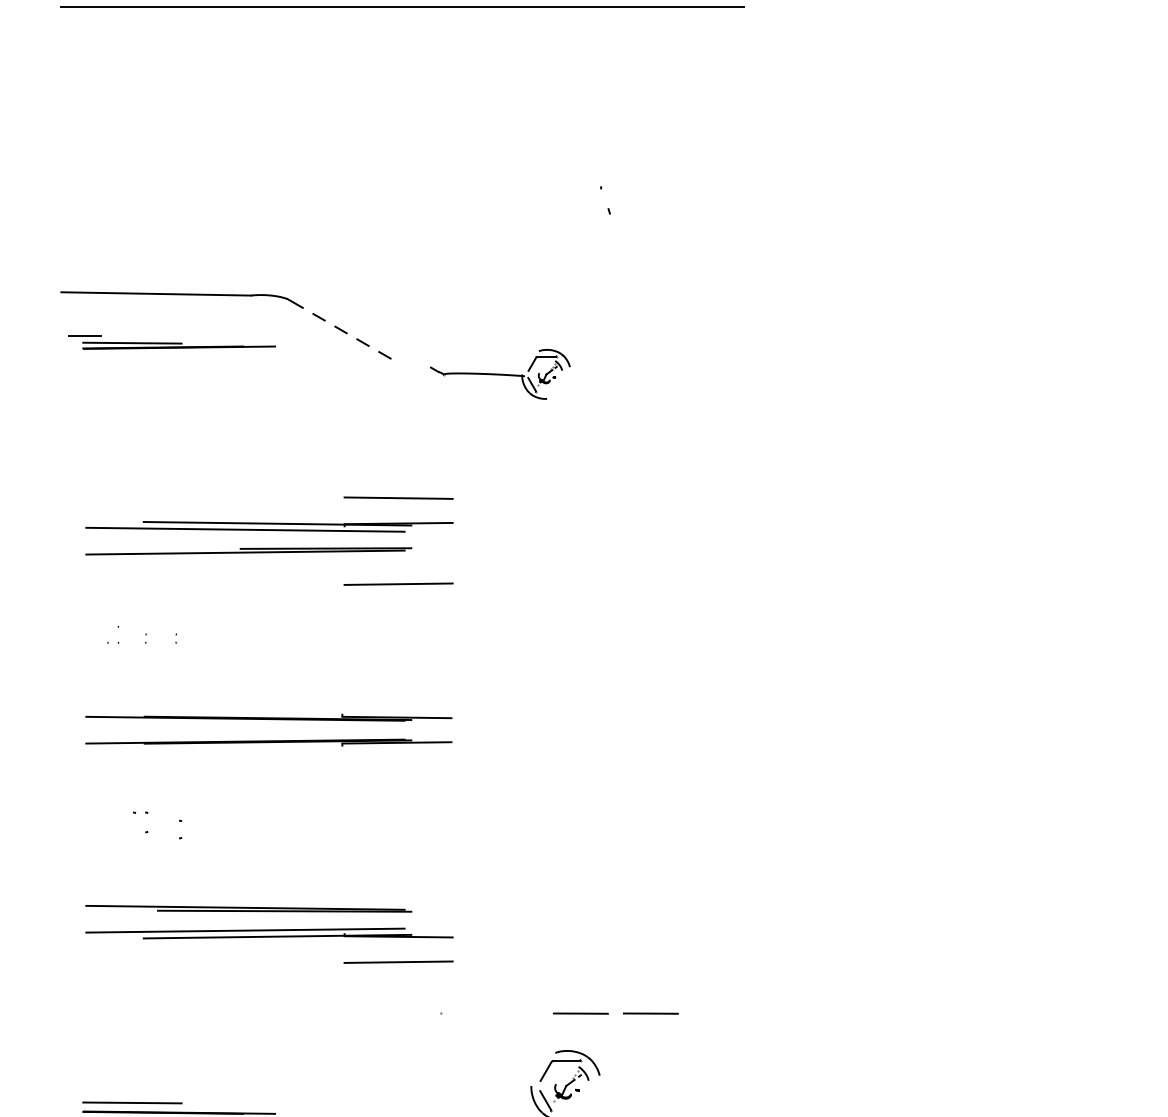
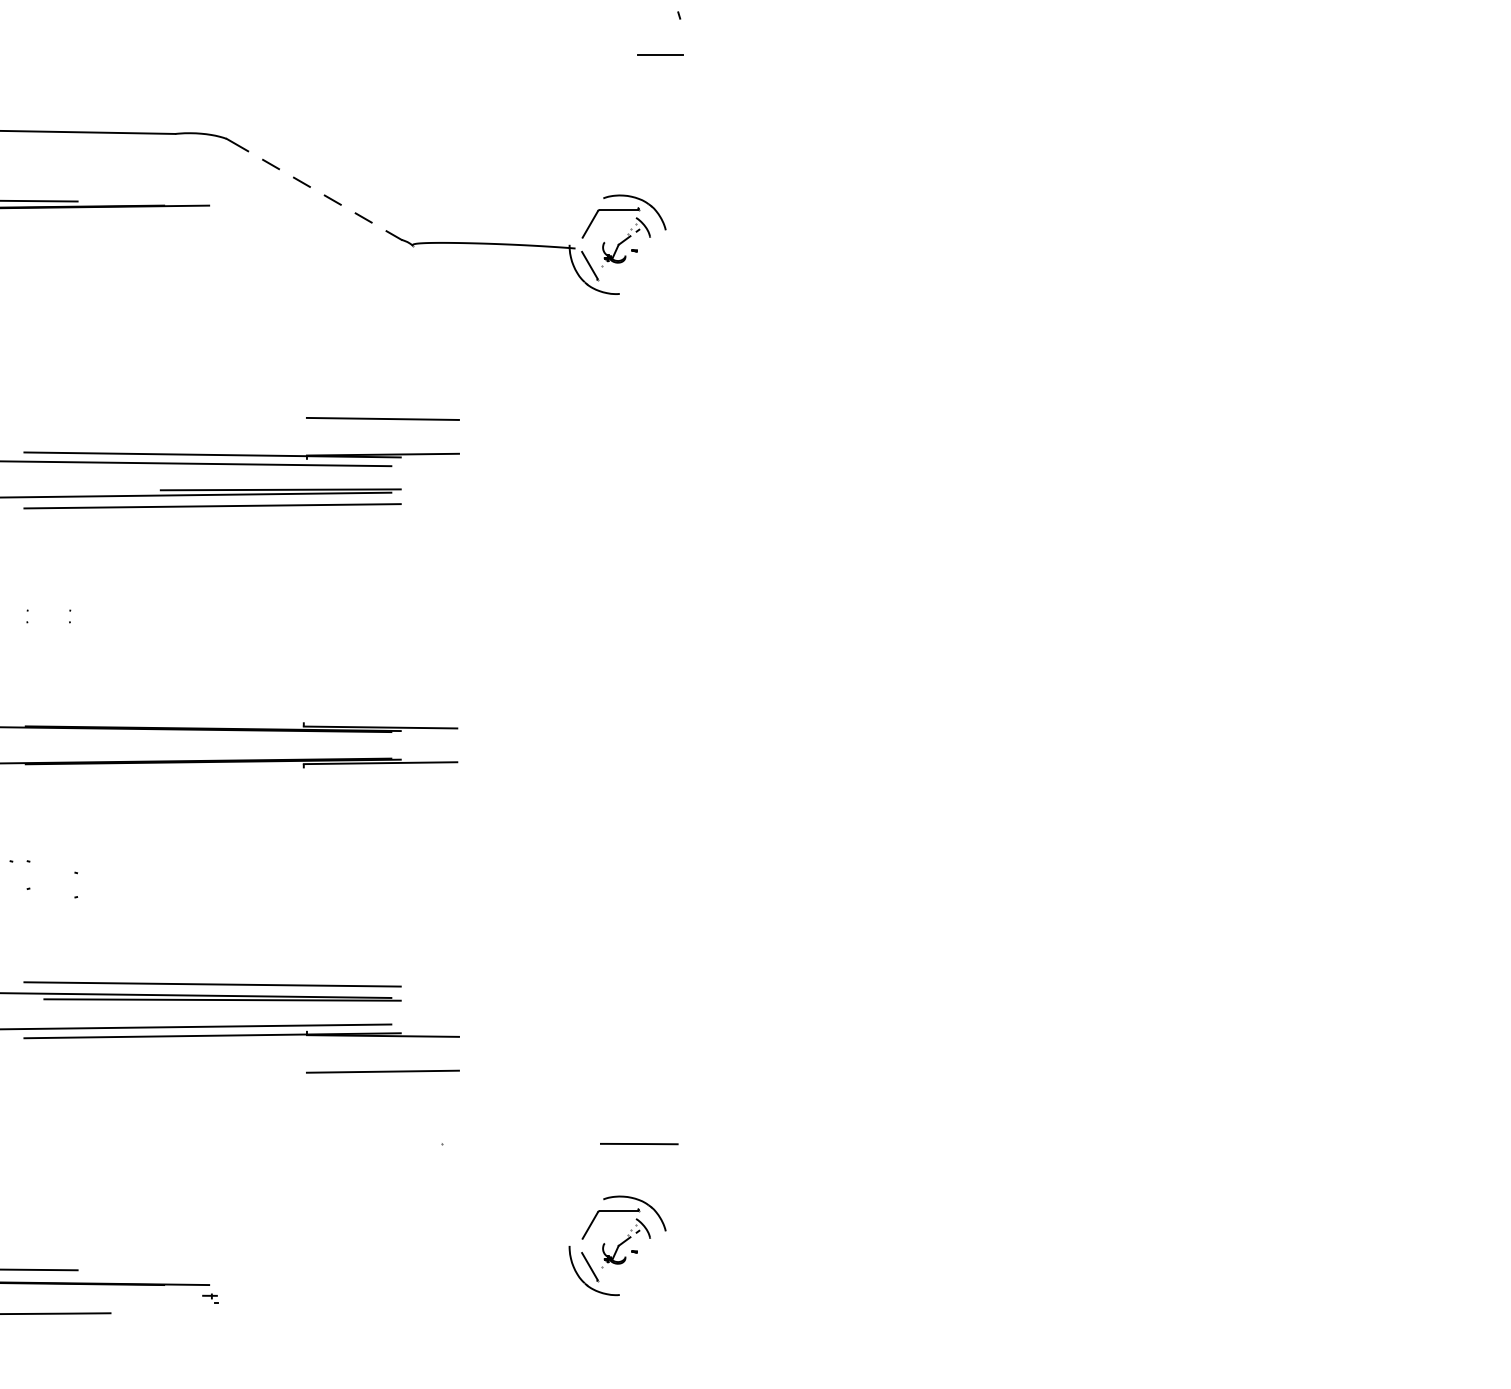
line: (595, 239) -> (659, 55), added
part: (500, 374) -> (526, 244), size x1.43
line: (277, 559) -> (212, 505), added
line: (398, 583) -> (382, 538), removed
line: (277, 899) -> (212, 983), added
line: (650, 1013) -> (737, 1143), removed

